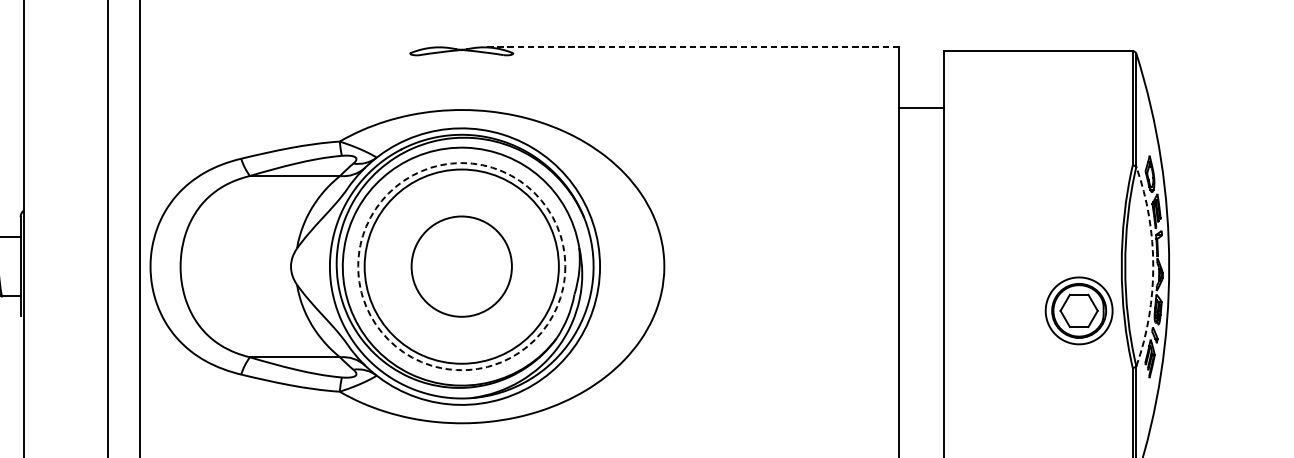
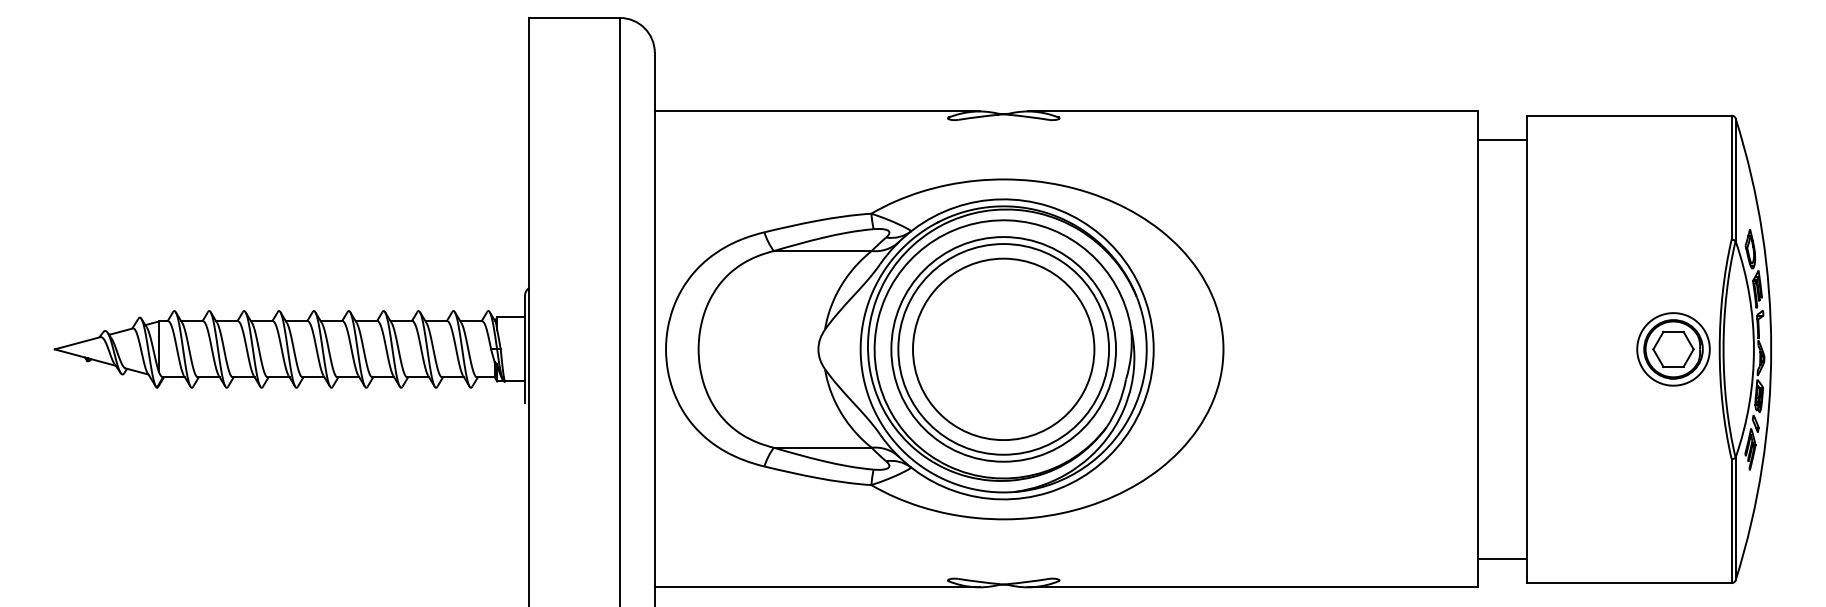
line: (289, 47) -> (816, 111), added
line: (691, 47) -> (1252, 111), dashed -> solid
line: (921, 108) -> (1502, 140), moved
circle: (461, 266) -> (1003, 349), dashed -> solid
circle: (461, 266) -> (1003, 349), size x1.67
arc: (1152, 266) -> (1753, 349), dashed -> solid
part: (1079, 310) -> (1673, 349), moved

